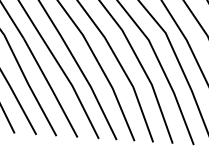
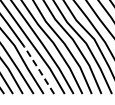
line: (51, 88) -> (39, 70), solid -> dashed

